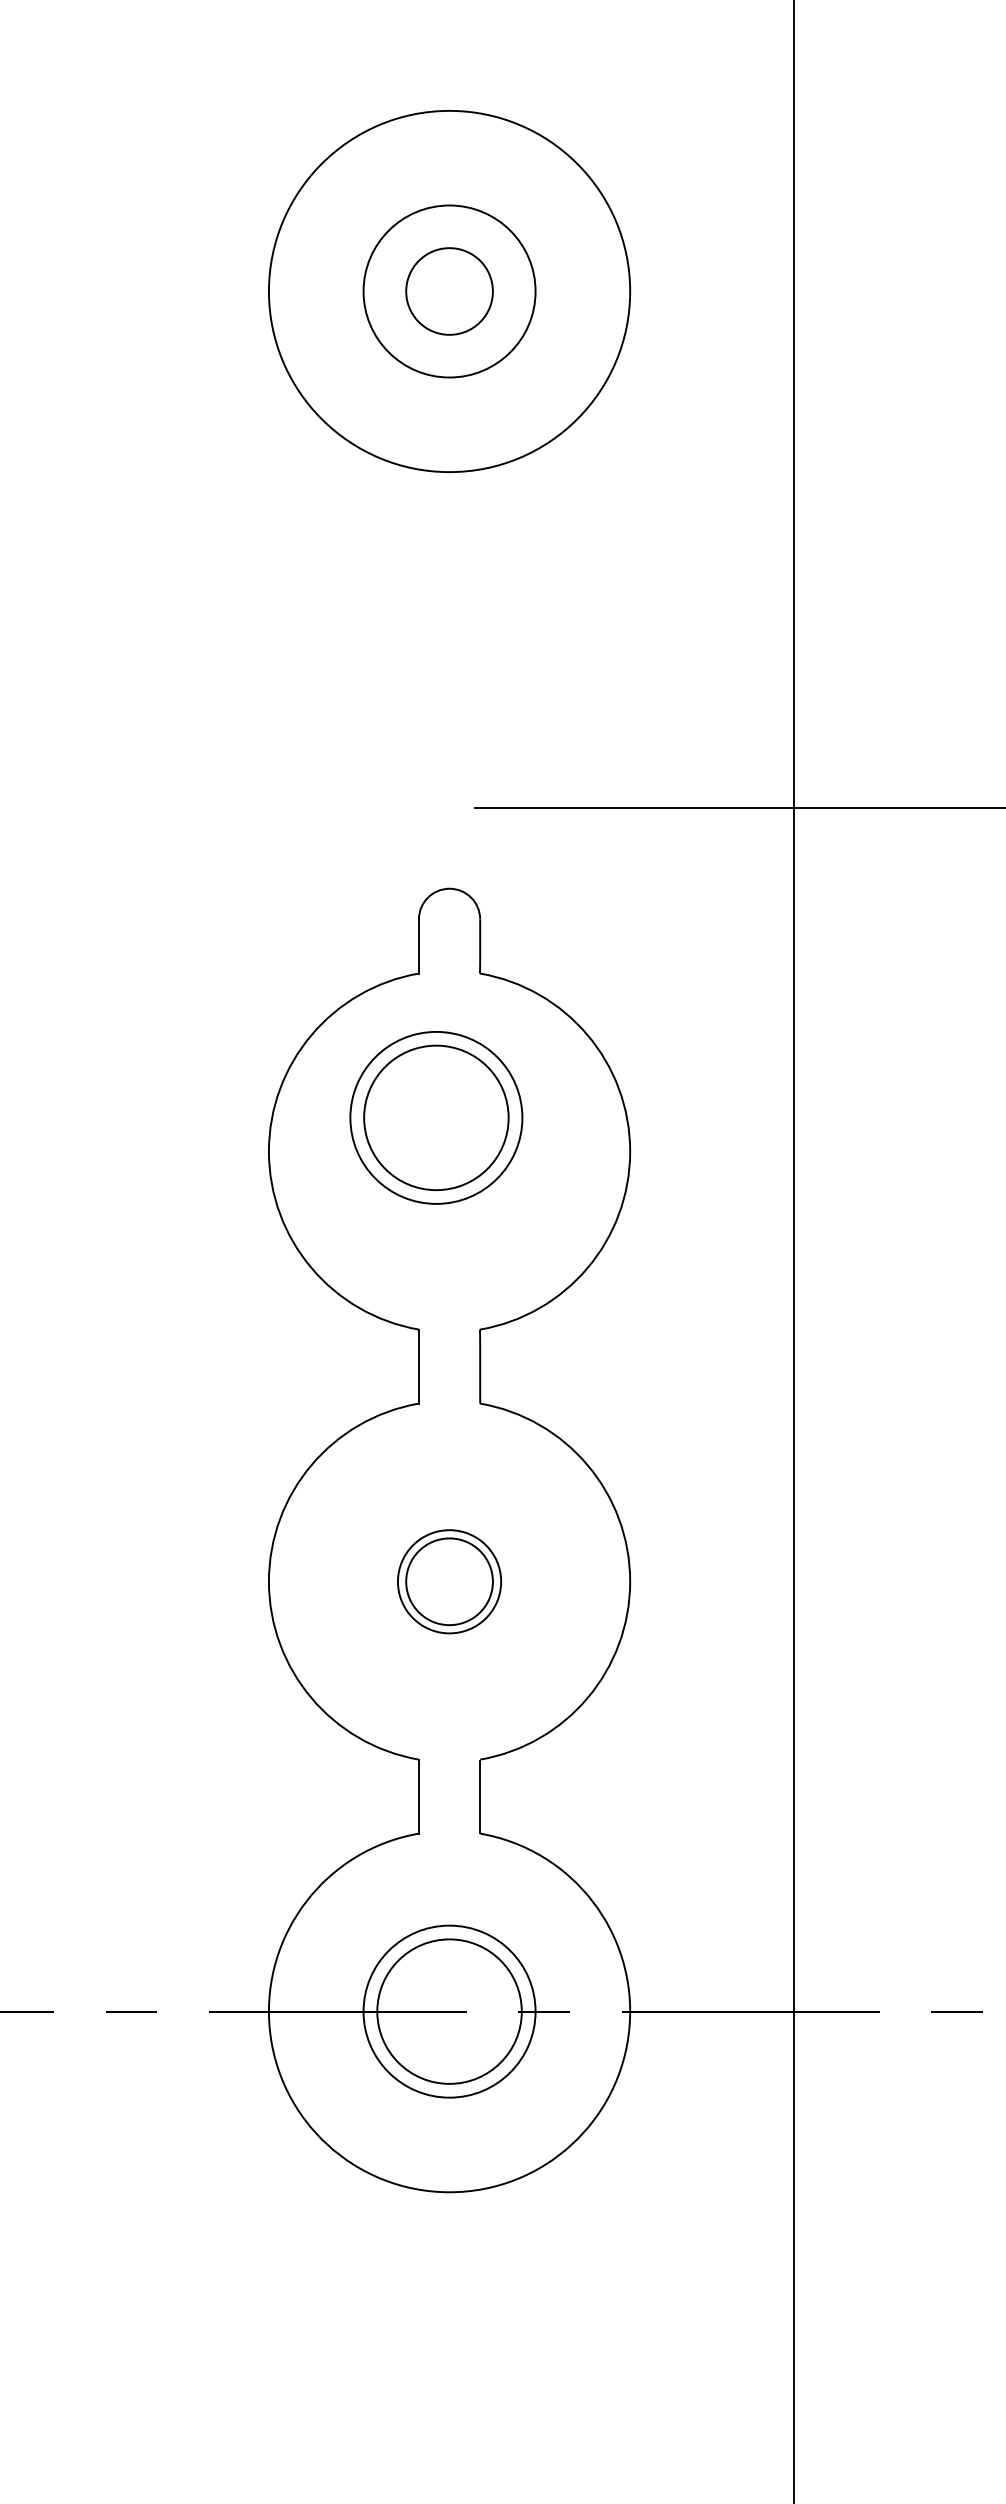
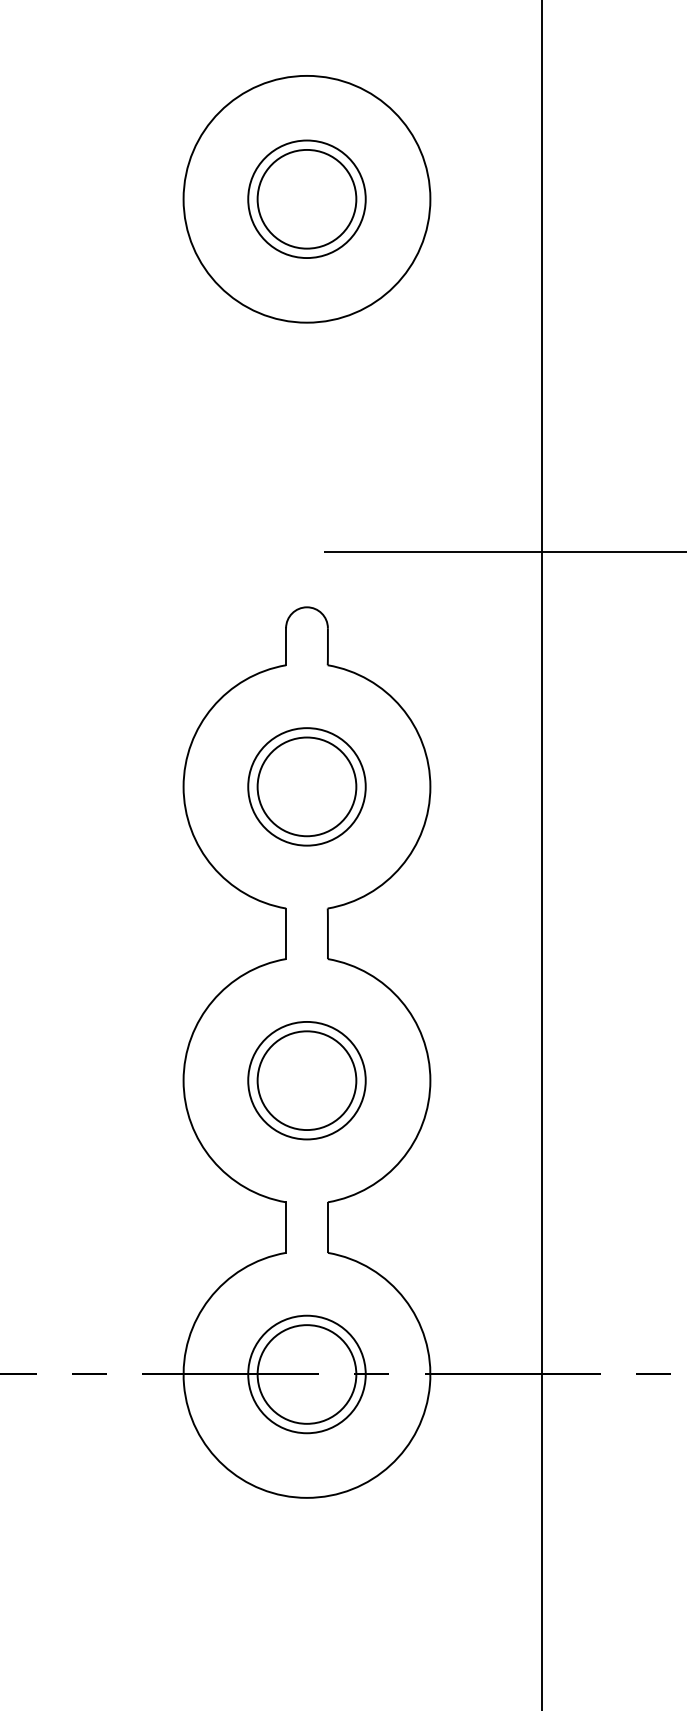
circle: (448, 290) -> (306, 198), size x1.67
part: (435, 1117) -> (306, 786), moved
part: (448, 1581) -> (306, 1080), size x1.67

